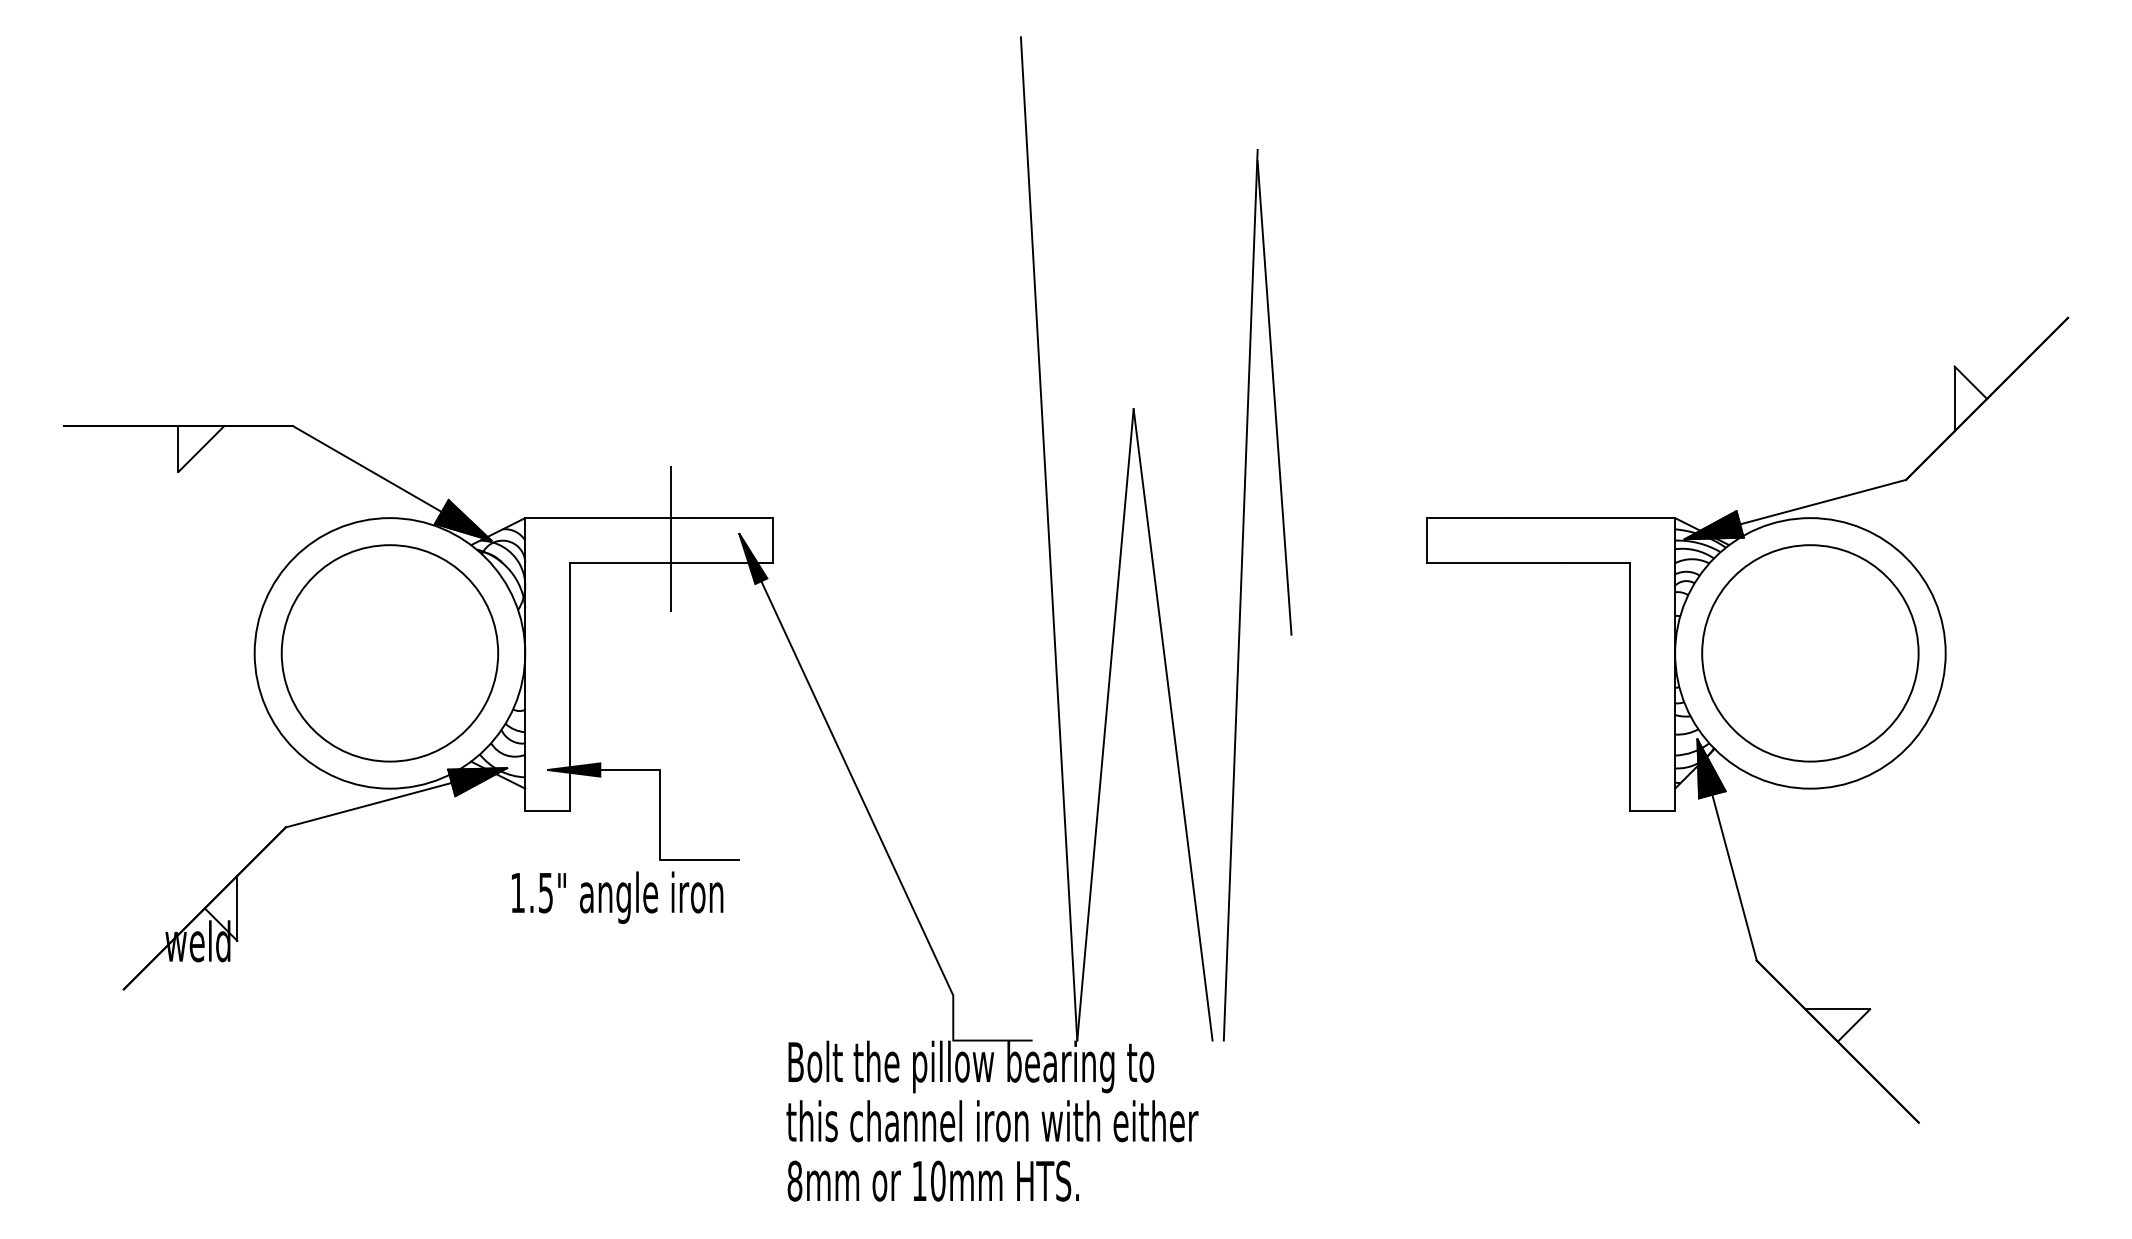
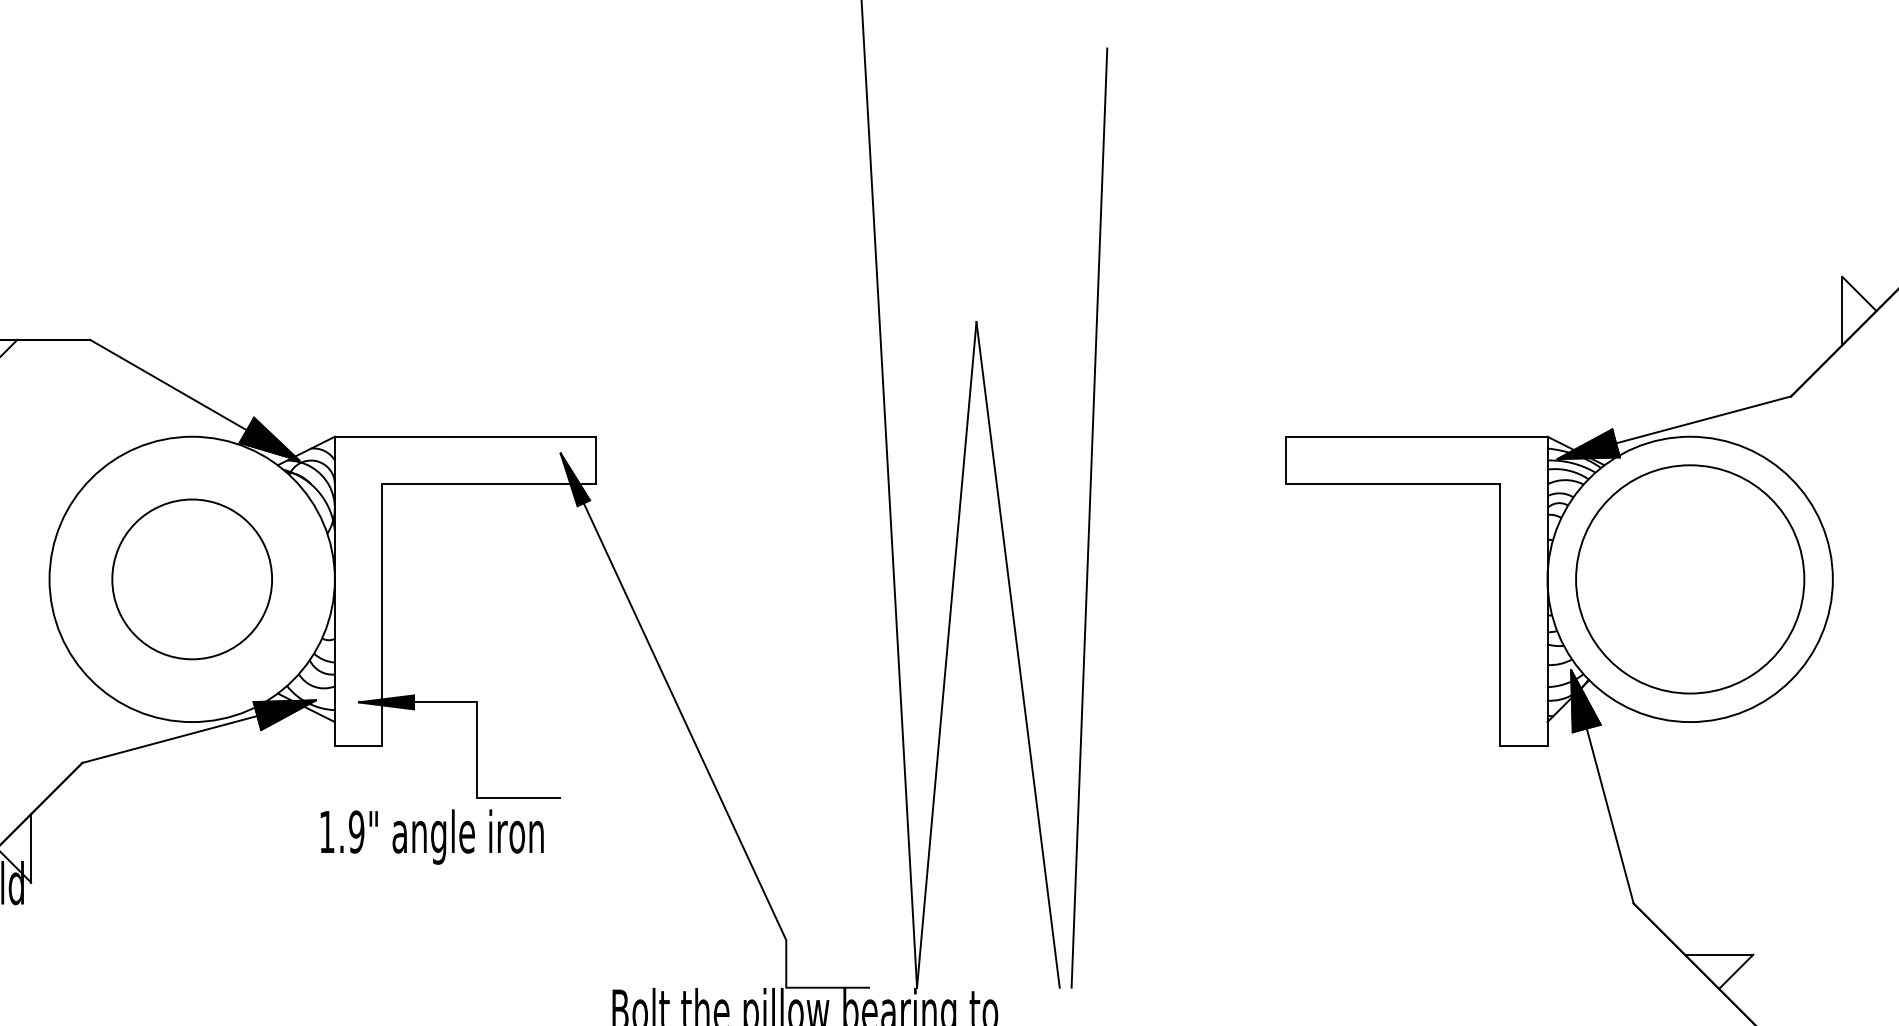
line: (1274, 397) -> (1125, 309), removed
line: (671, 538) -> (489, 458), removed
circle: (389, 653) -> (191, 579), size x0.7
text: (545, 892) -> (356, 831), 1.5" -> 1.9"

